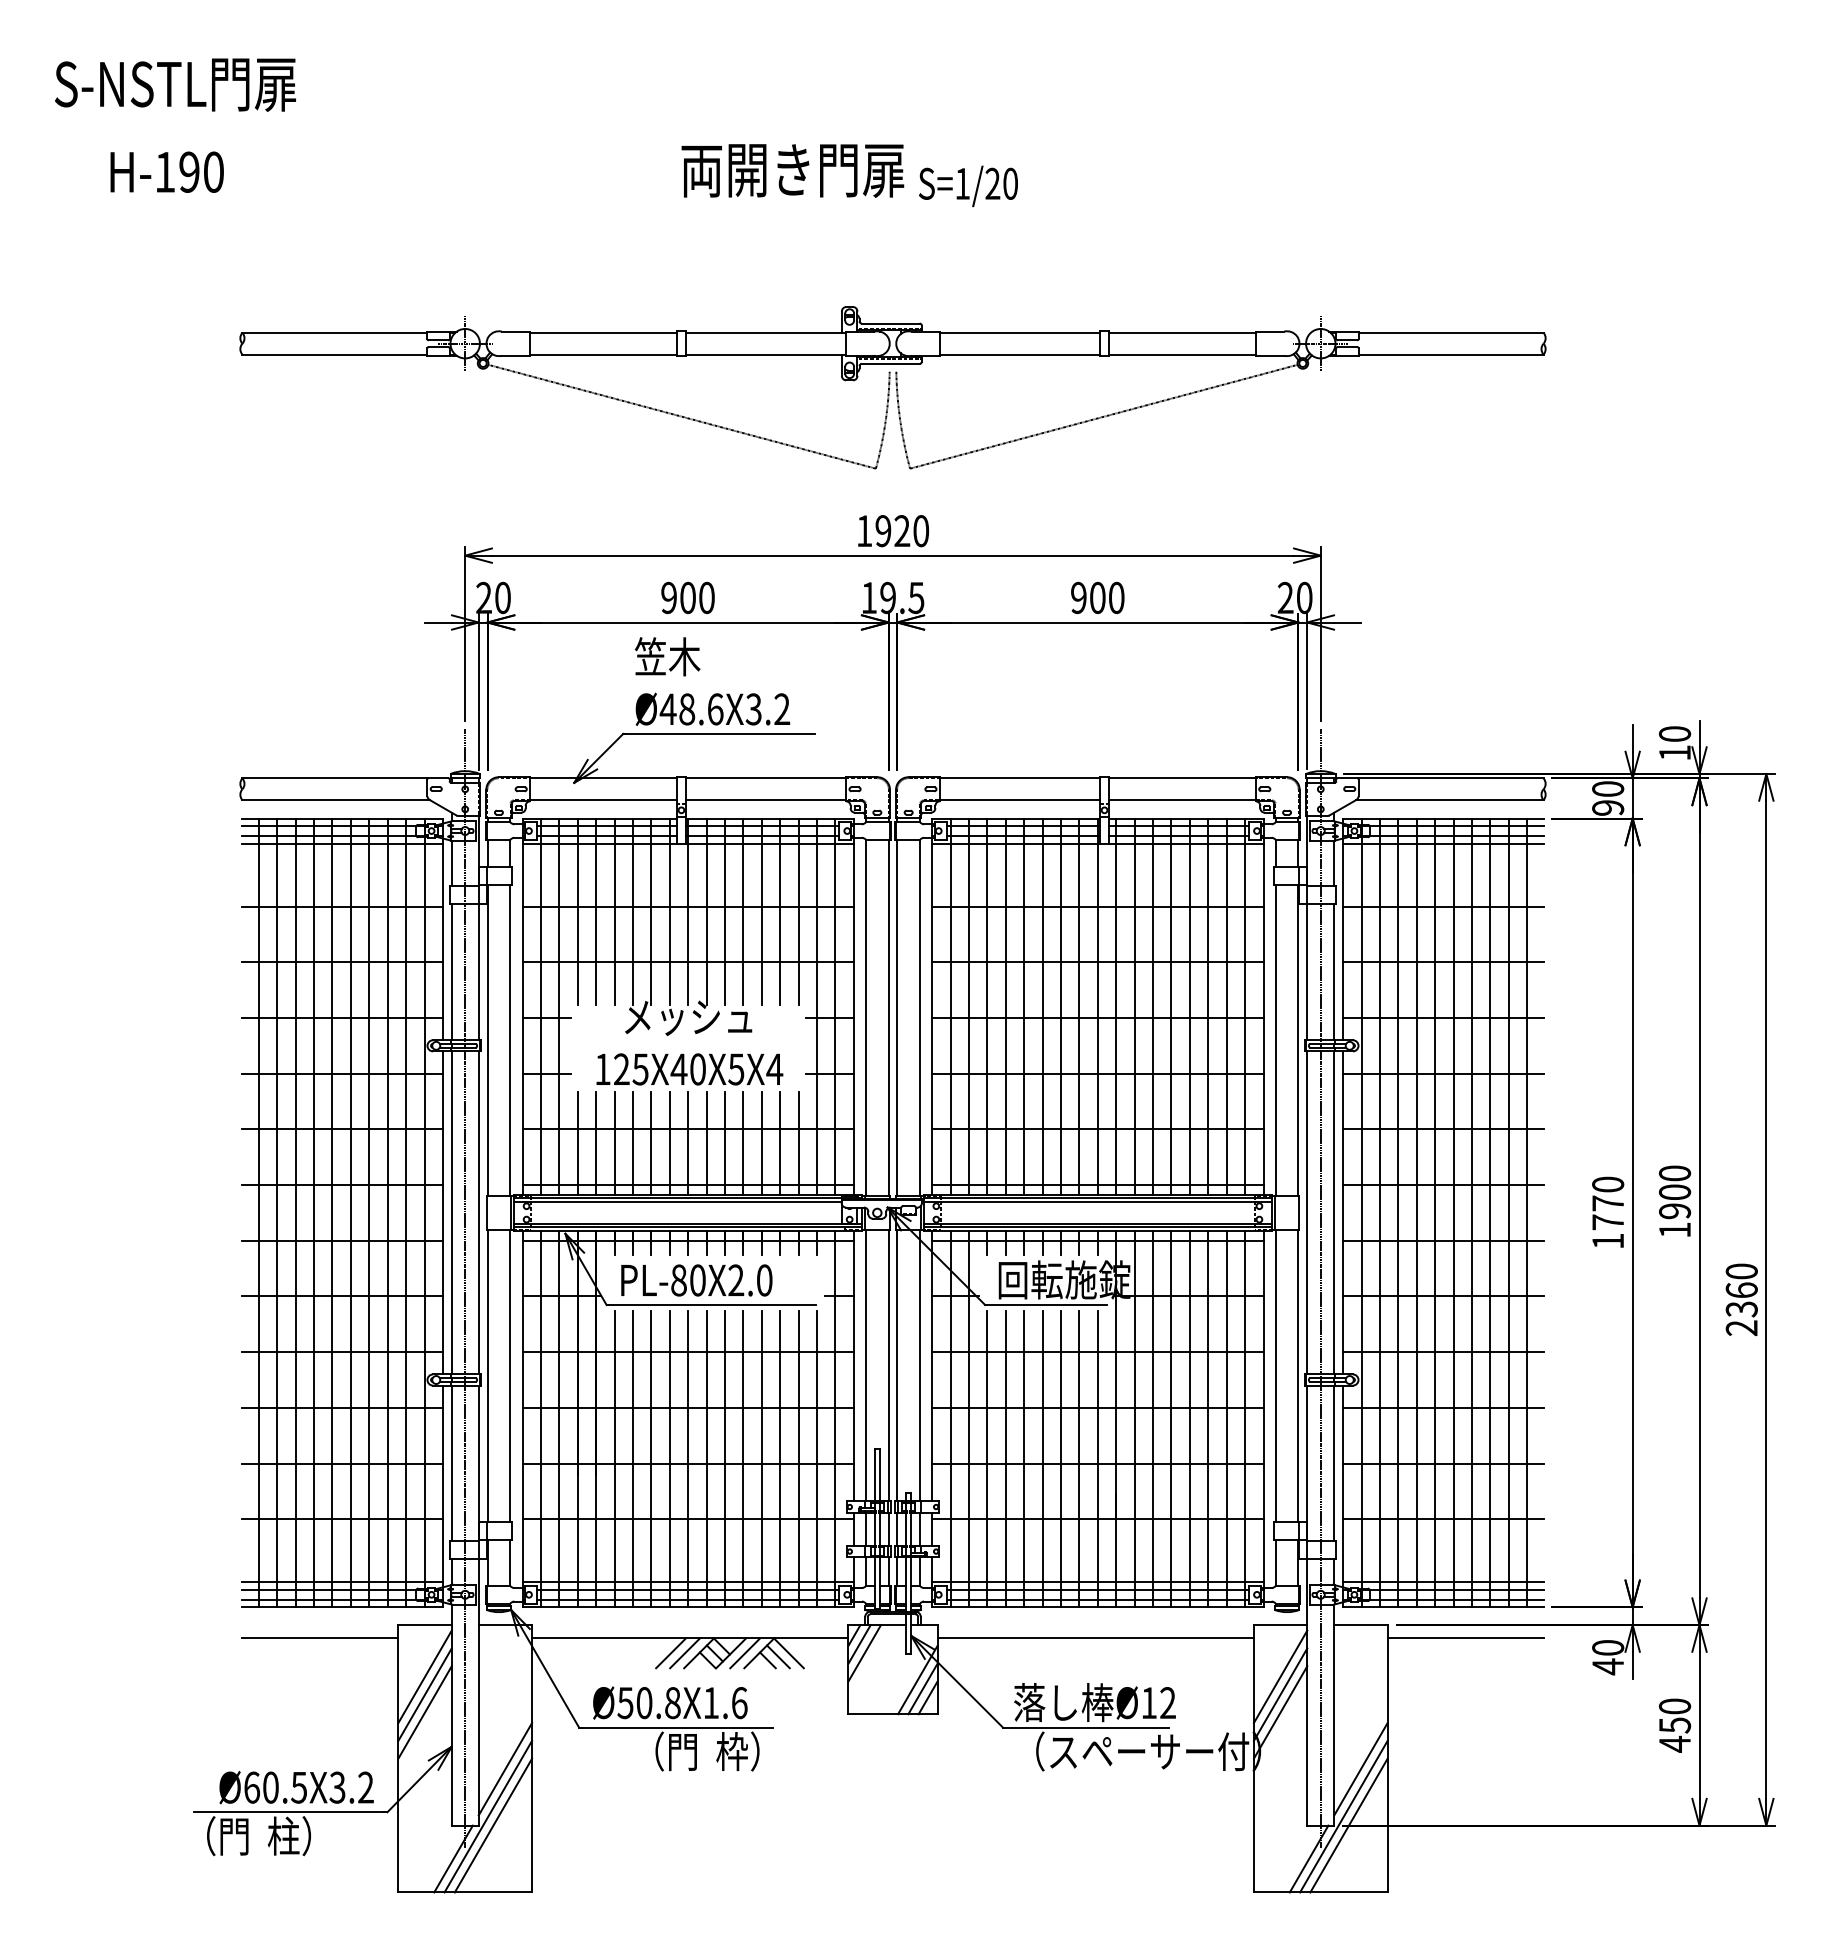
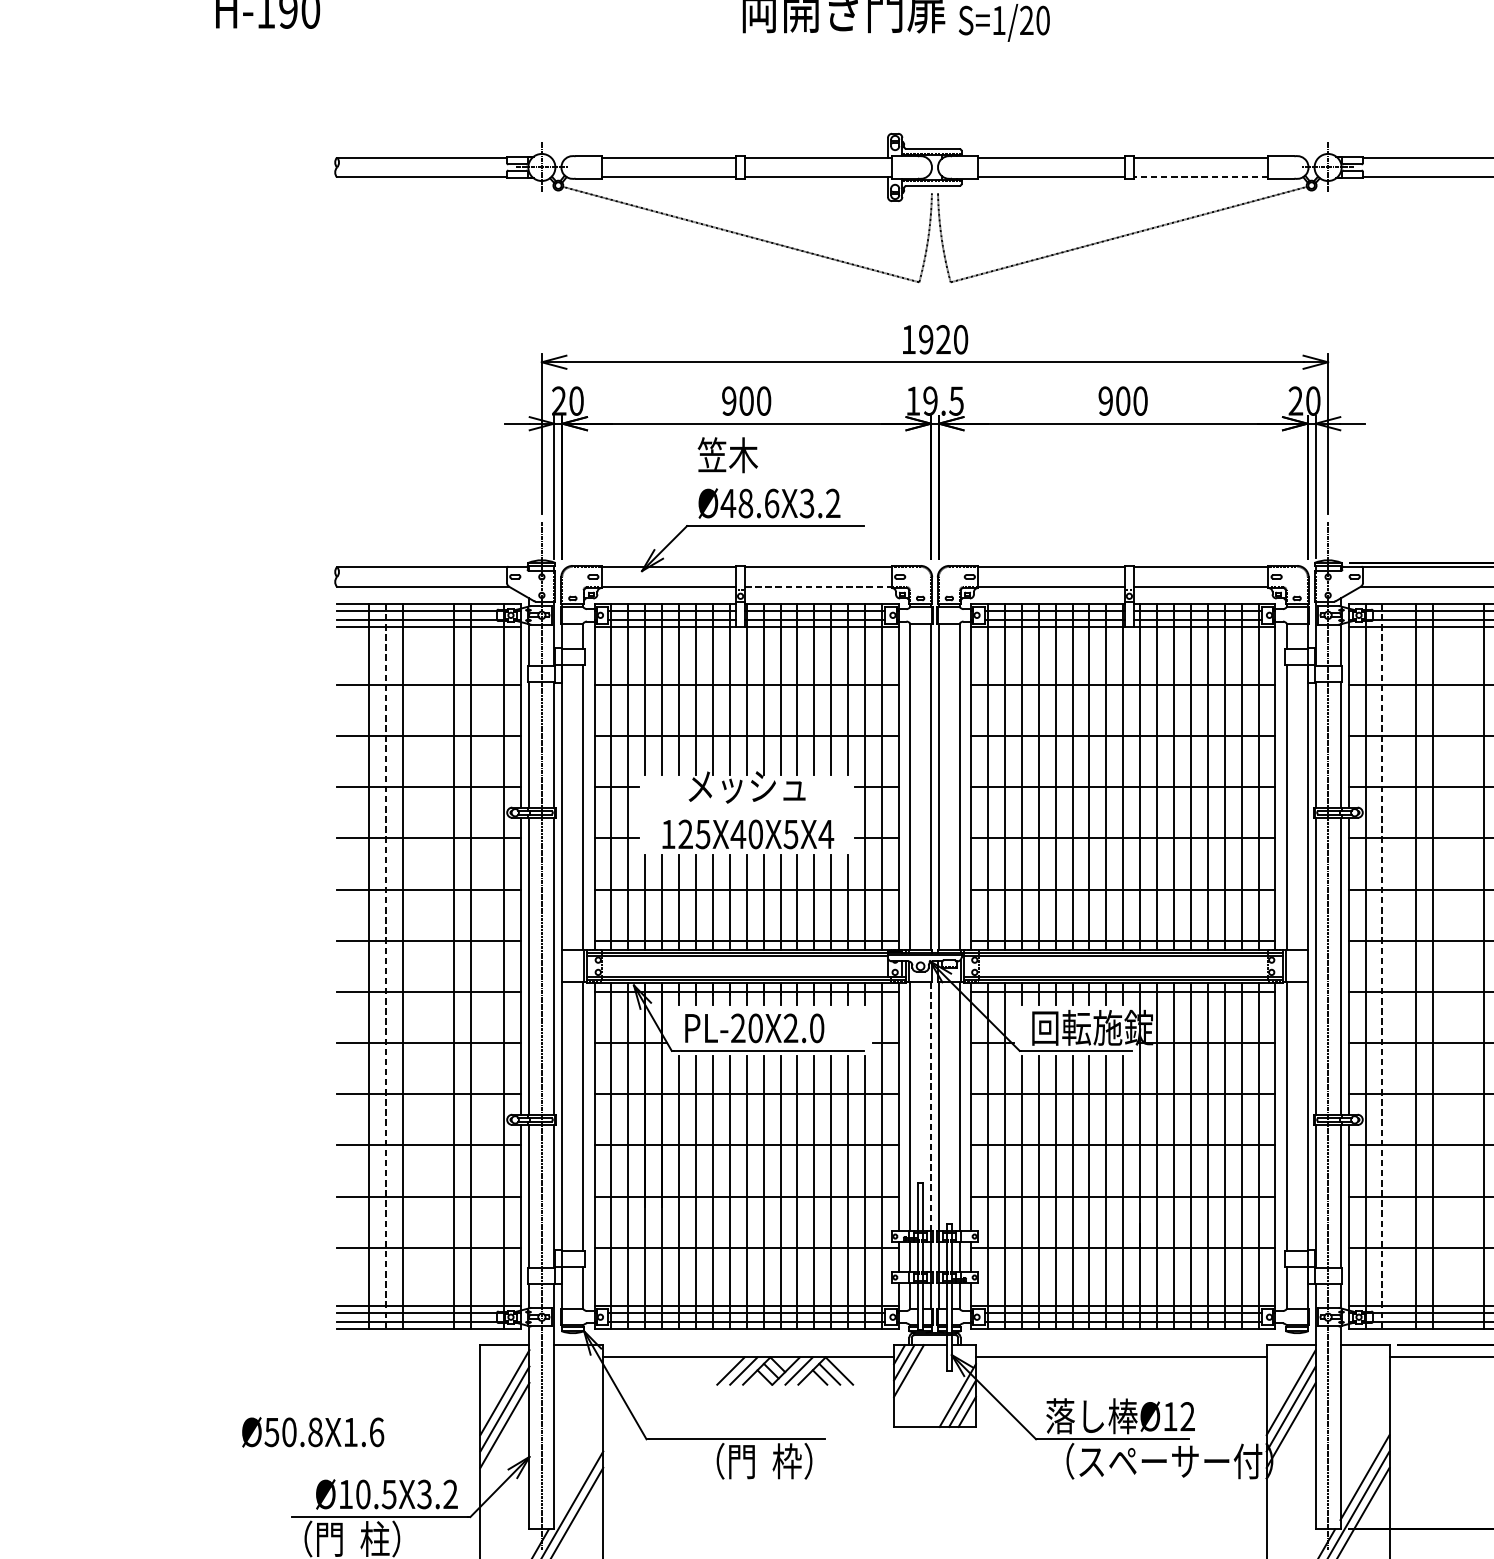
line: (1182, 354) -> (1201, 177), solid -> dashed
line: (766, 800) -> (818, 587), solid -> dashed
line: (258, 1212) -> (351, 965), removed
line: (332, 1212) -> (419, 965), removed
line: (350, 1212) -> (436, 965), removed
line: (406, 1212) -> (487, 965), removed
line: (1398, 1212) -> (1399, 965), removed
line: (1453, 1212) -> (1450, 965), removed
line: (1471, 1212) -> (1466, 965), removed
line: (295, 1213) -> (385, 966), solid -> dashed
line: (1379, 1213) -> (1382, 966), solid -> dashed
text: (678, 1280) -> (737, 1028), PL-80X2.0 -> PL-20X2.0
line: (888, 1365) -> (930, 1106), solid -> dashed
line: (320, 1638) -> (408, 1357), removed
text: (670, 1702) -> (313, 1431), moved
line: (505, 1769) -> (578, 1477), removed
text: (252, 1787) -> (346, 1494), Ø60.5X3.2 -> Ø10.5X3.2

